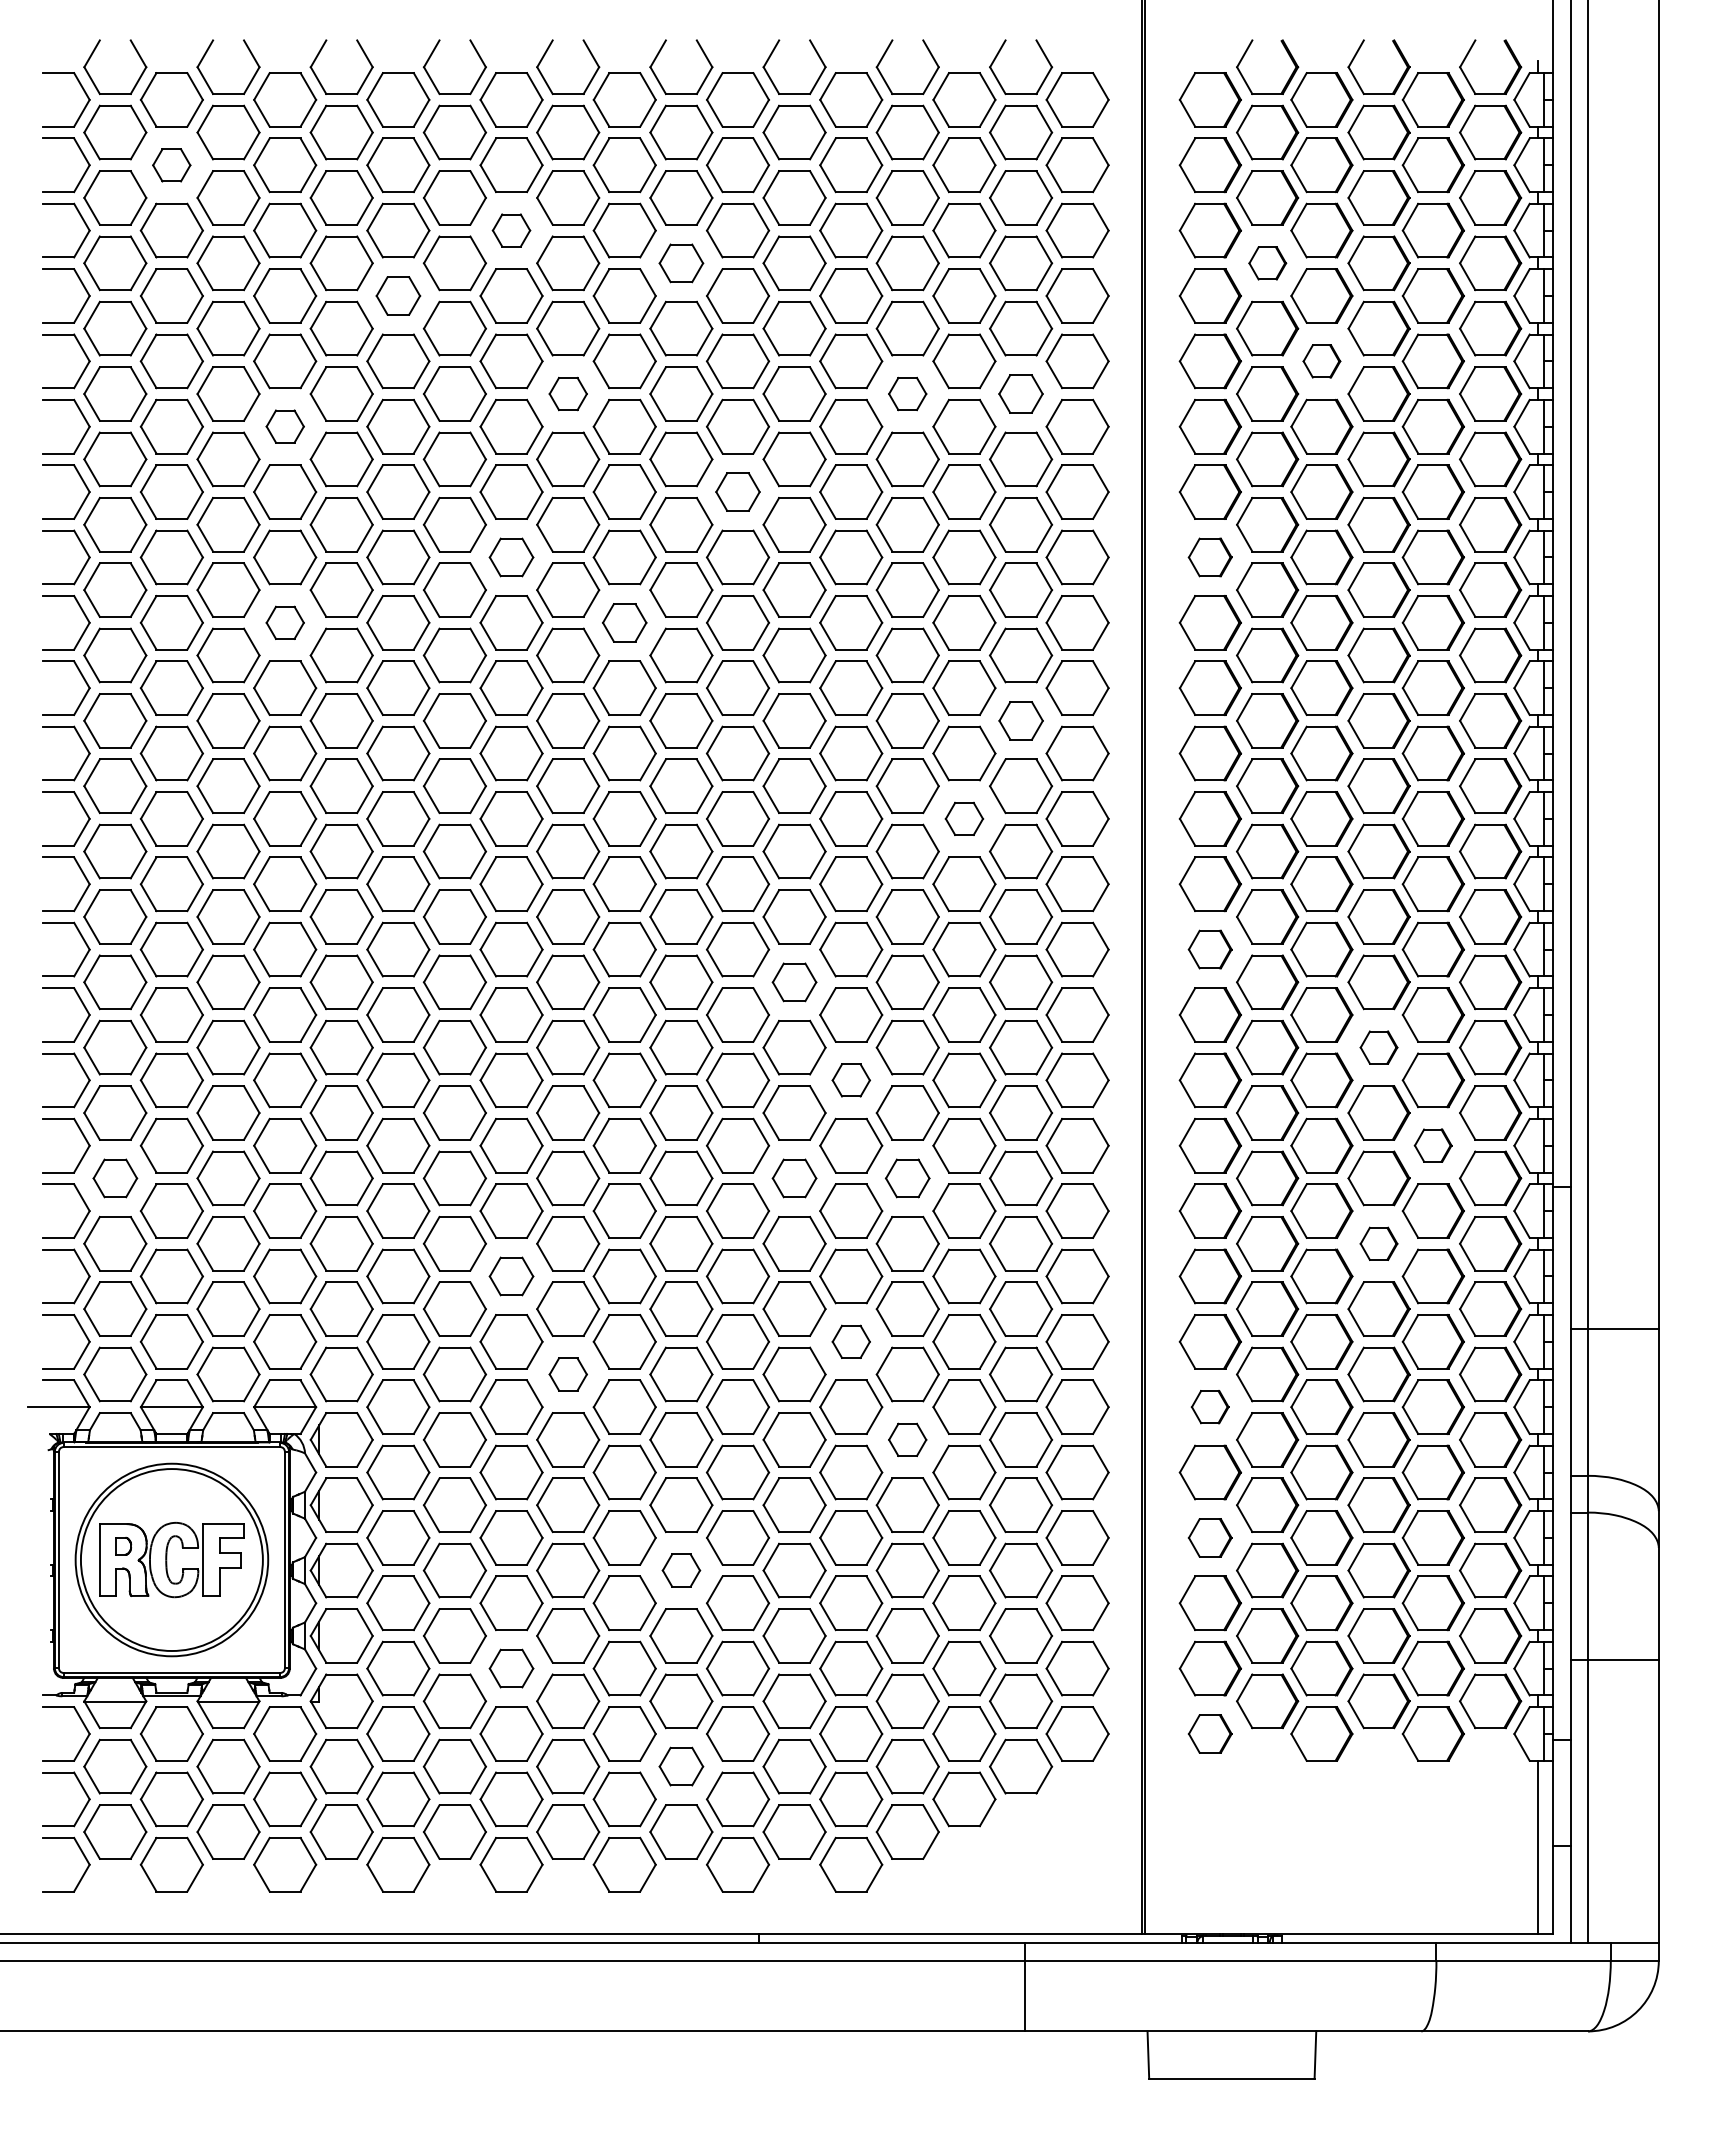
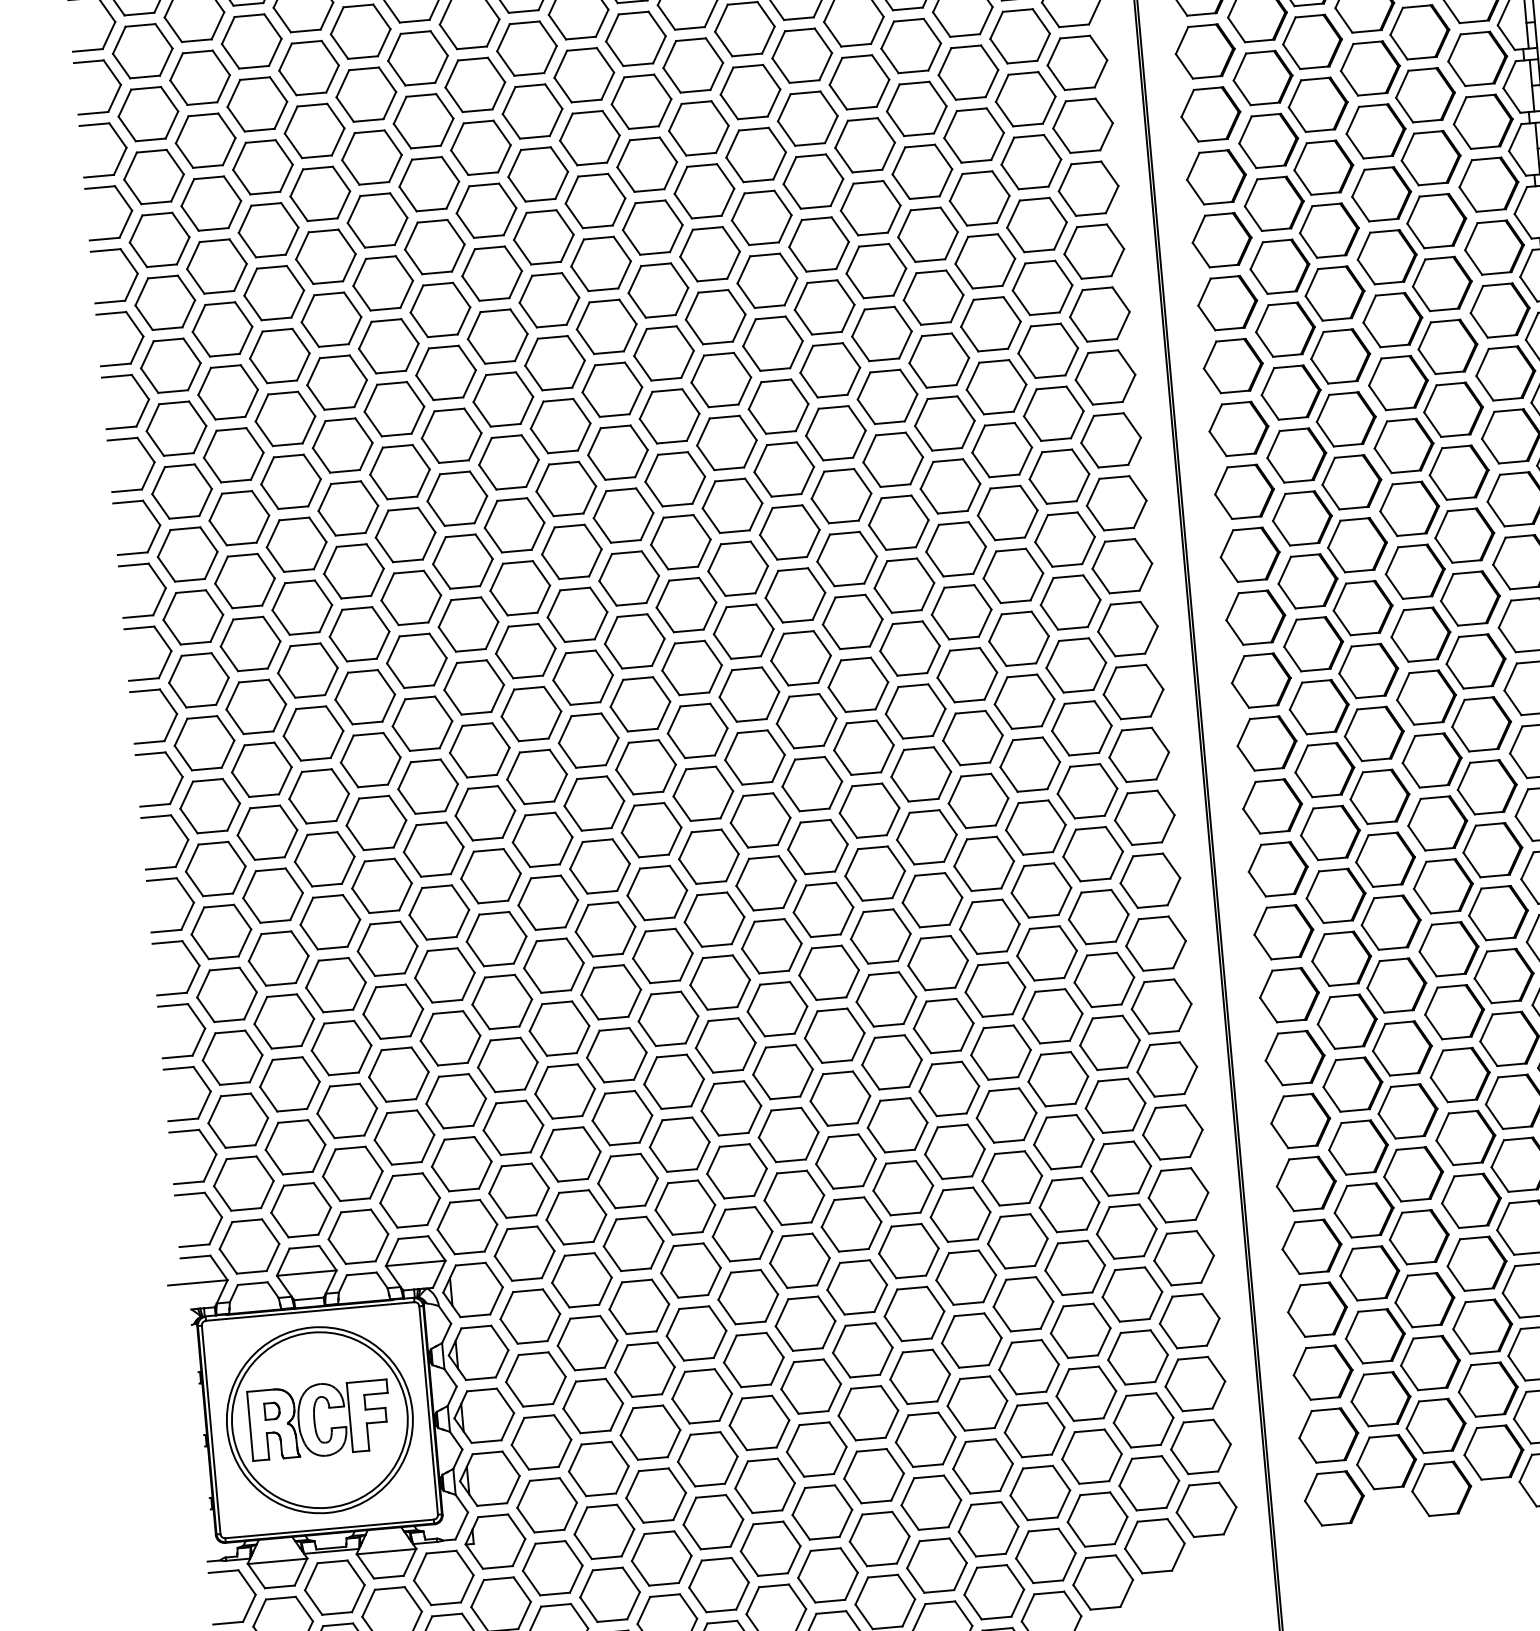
part: (171, 165) -> (199, 78), size x1.67
part: (511, 230) -> (532, 111), size x1.67
part: (681, 263) -> (698, 128), size x1.43
part: (1267, 263) -> (1262, 78), size x1.67
part: (398, 295) -> (429, 183), size x1.43
part: (1321, 361) -> (1323, 167), size x1.67
part: (568, 393) -> (601, 263), size x1.67
part: (907, 393) -> (927, 234), size x1.67
part: (1020, 393) -> (1036, 224), size x1.43
part: (285, 426) -> (331, 319), size x1.67
part: (737, 491) -> (772, 343), size x1.43
part: (511, 557) -> (560, 426), size x1.43
part: (1209, 557) -> (1232, 366), size x1.43
part: (285, 622) -> (348, 508), size x1.67
part: (624, 622) -> (674, 479), size x1.43
part: (1021, 720) -> (1065, 539), size x1.43
part: (964, 818) -> (1019, 638), size x1.67
part: (1209, 949) -> (1266, 743), size x1.43
part: (794, 982) -> (869, 810), size x1.43
part: (1378, 1047) -> (1437, 823), size x1.67
part: (851, 1080) -> (932, 900), size x1.67
part: (1432, 1145) -> (1497, 912), size x1.67
part: (115, 1178) -> (232, 1057), size x1.43
part: (794, 1178) -> (886, 999), size x1.43
part: (907, 1178) -> (995, 989), size x1.43
part: (1378, 1243) -> (1454, 1011), size x1.67
part: (511, 1276) -> (622, 1118), size x1.43
part: (851, 1341) -> (955, 1151), size x1.67
part: (568, 1374) -> (685, 1207), size x1.67
part: (1209, 1406) -> (1305, 1183), size x1.67
part: (907, 1439) -> (1017, 1241), size x1.67
part: (1209, 1537) -> (1316, 1309), size x1.43
part: (681, 1570) -> (811, 1386), size x1.67
part: (511, 1668) -> (656, 1495), size x1.43
part: (1209, 1733) -> (1333, 1498), size x1.43
part: (681, 1766) -> (828, 1575), size x1.43

